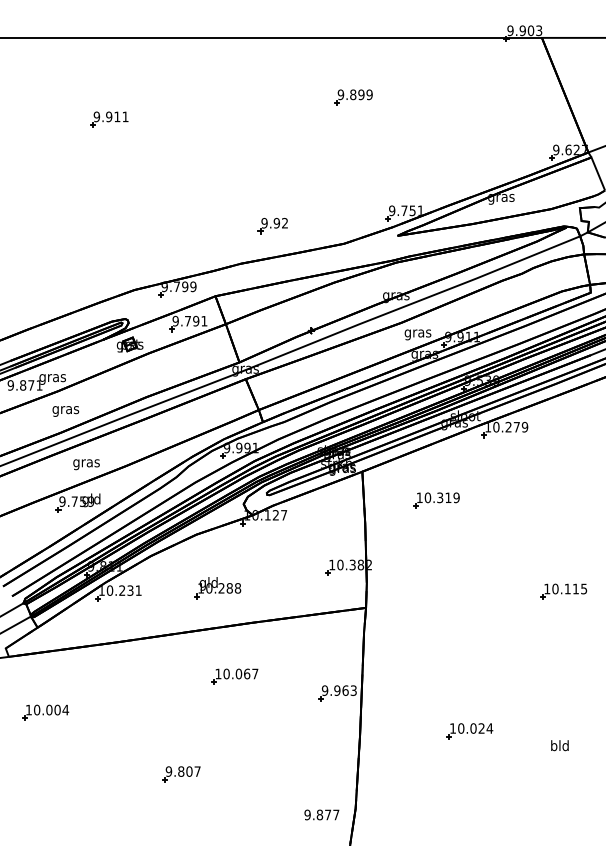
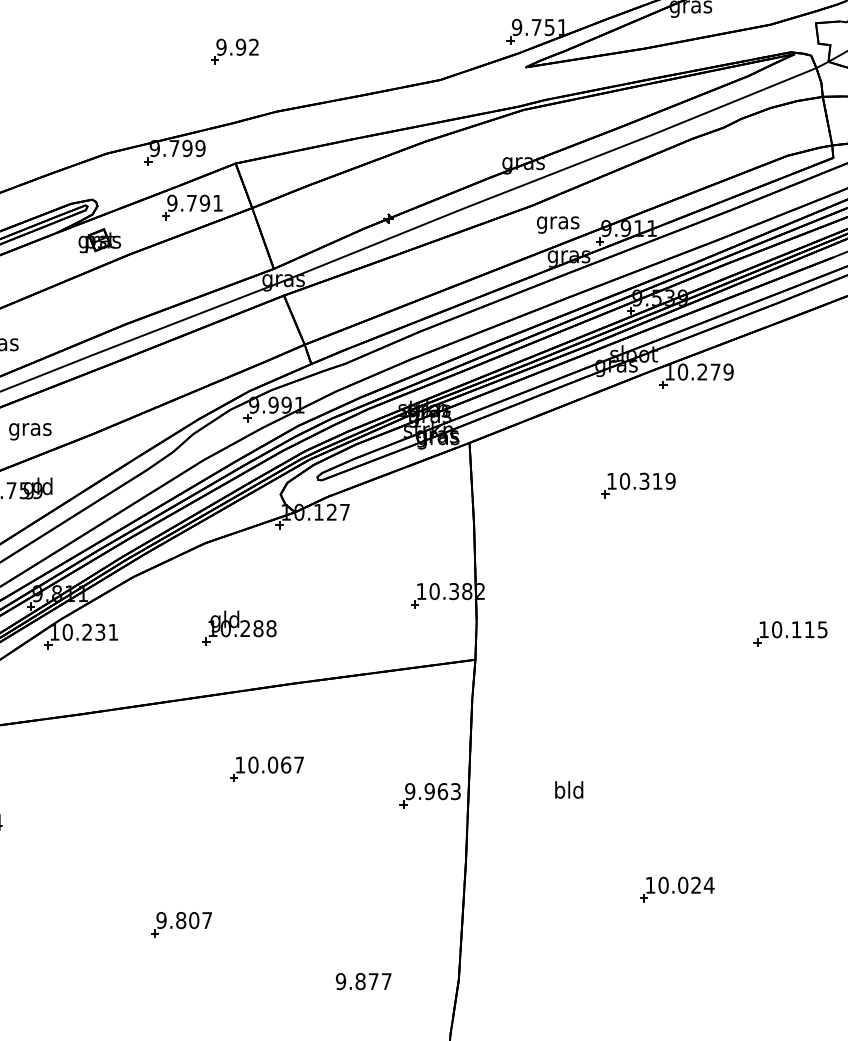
part: (272, 226) -> (234, 52), moved
part: (436, 500) -> (638, 485), moved
part: (469, 731) -> (676, 890), moved
text: (559, 745) -> (568, 789), moved
text: (321, 814) -> (363, 980), moved

